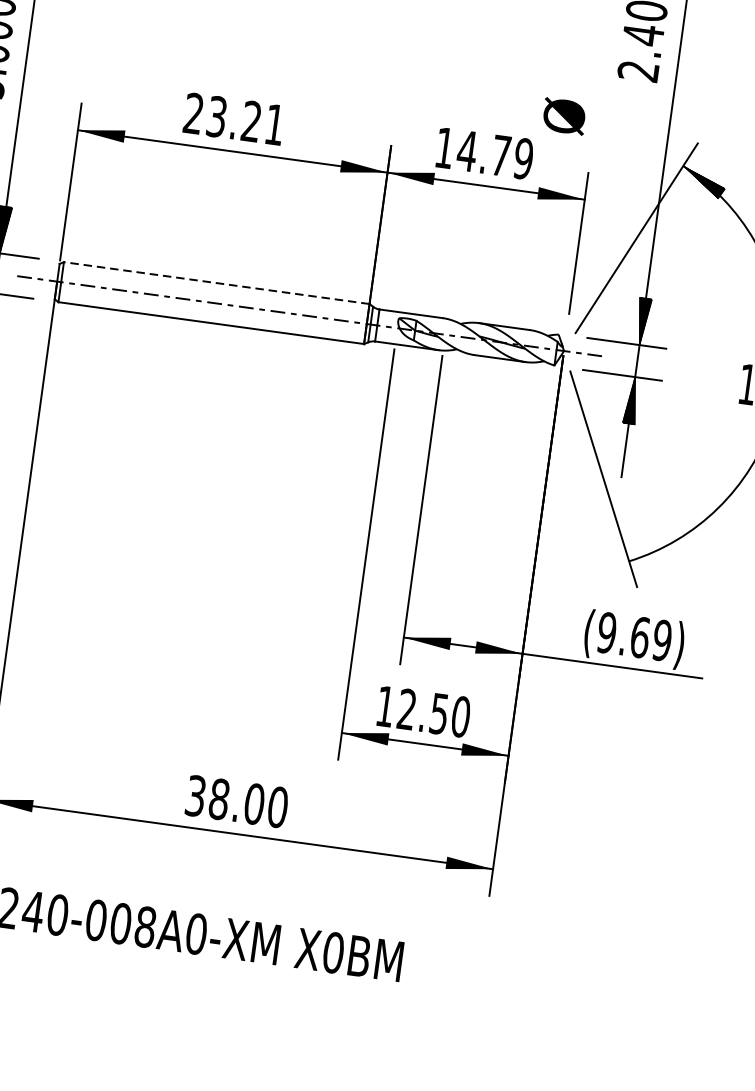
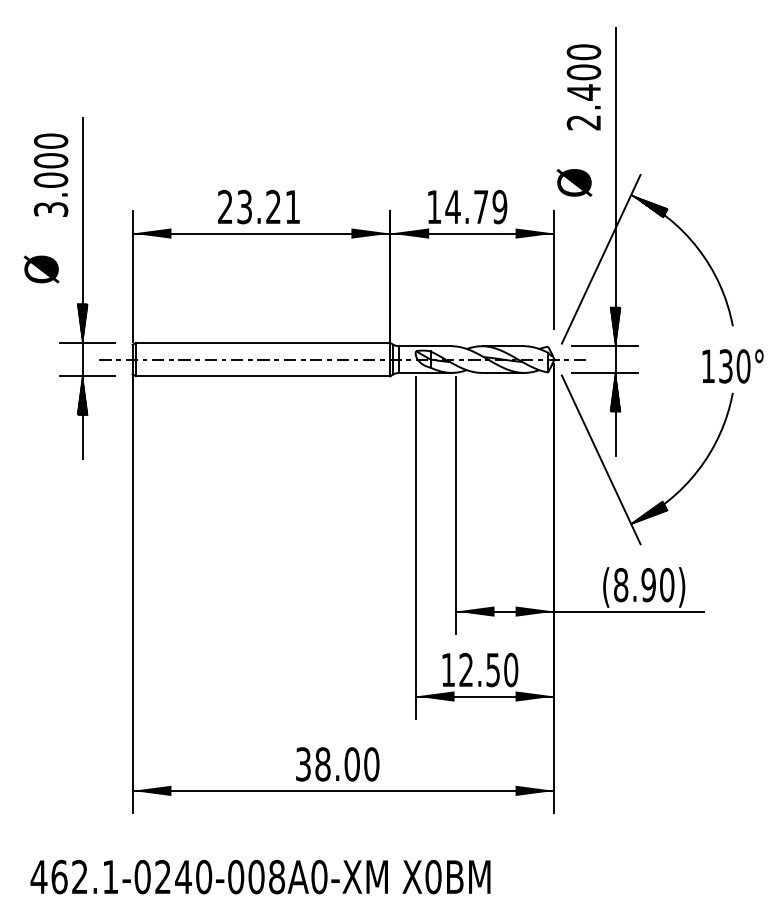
text: (564, 116) -> (574, 182), moved
line: (216, 282) -> (262, 342), dashed -> solid
hatch: (653, 550) -> (649, 512), added
text: (633, 635) -> (643, 584), (9.69) -> (8.90)

